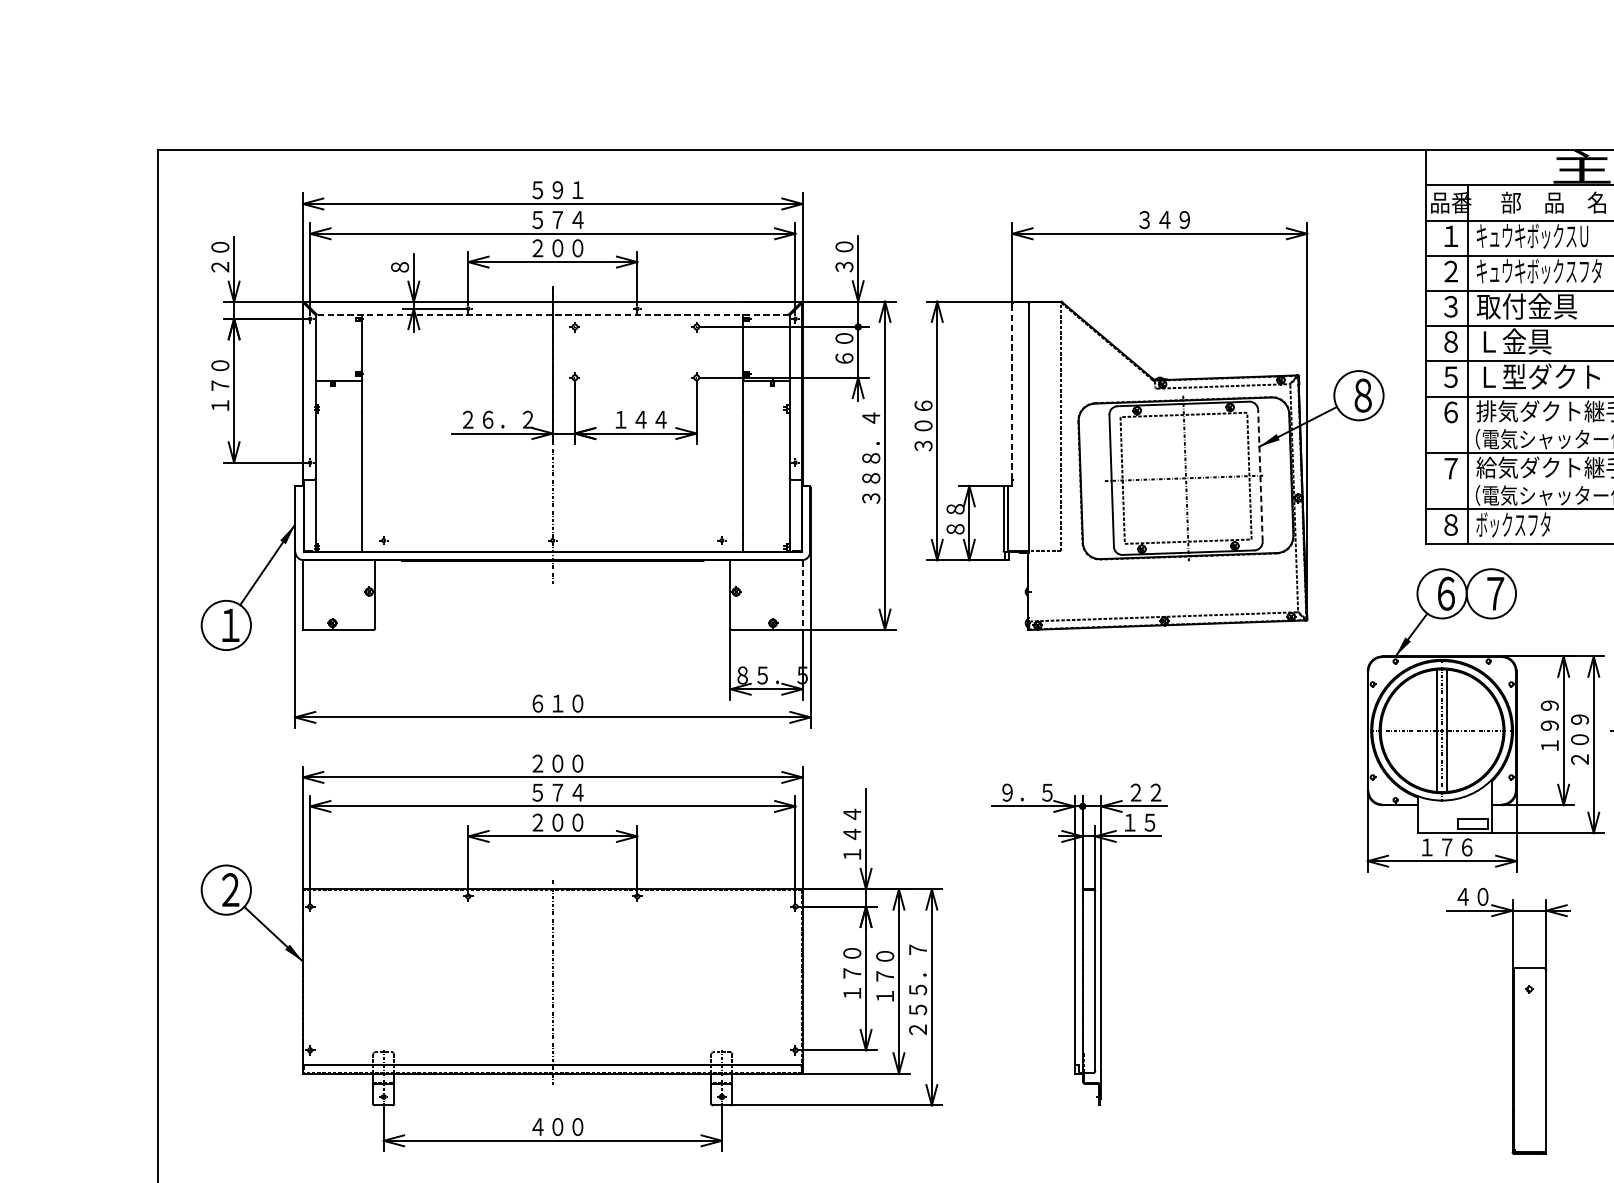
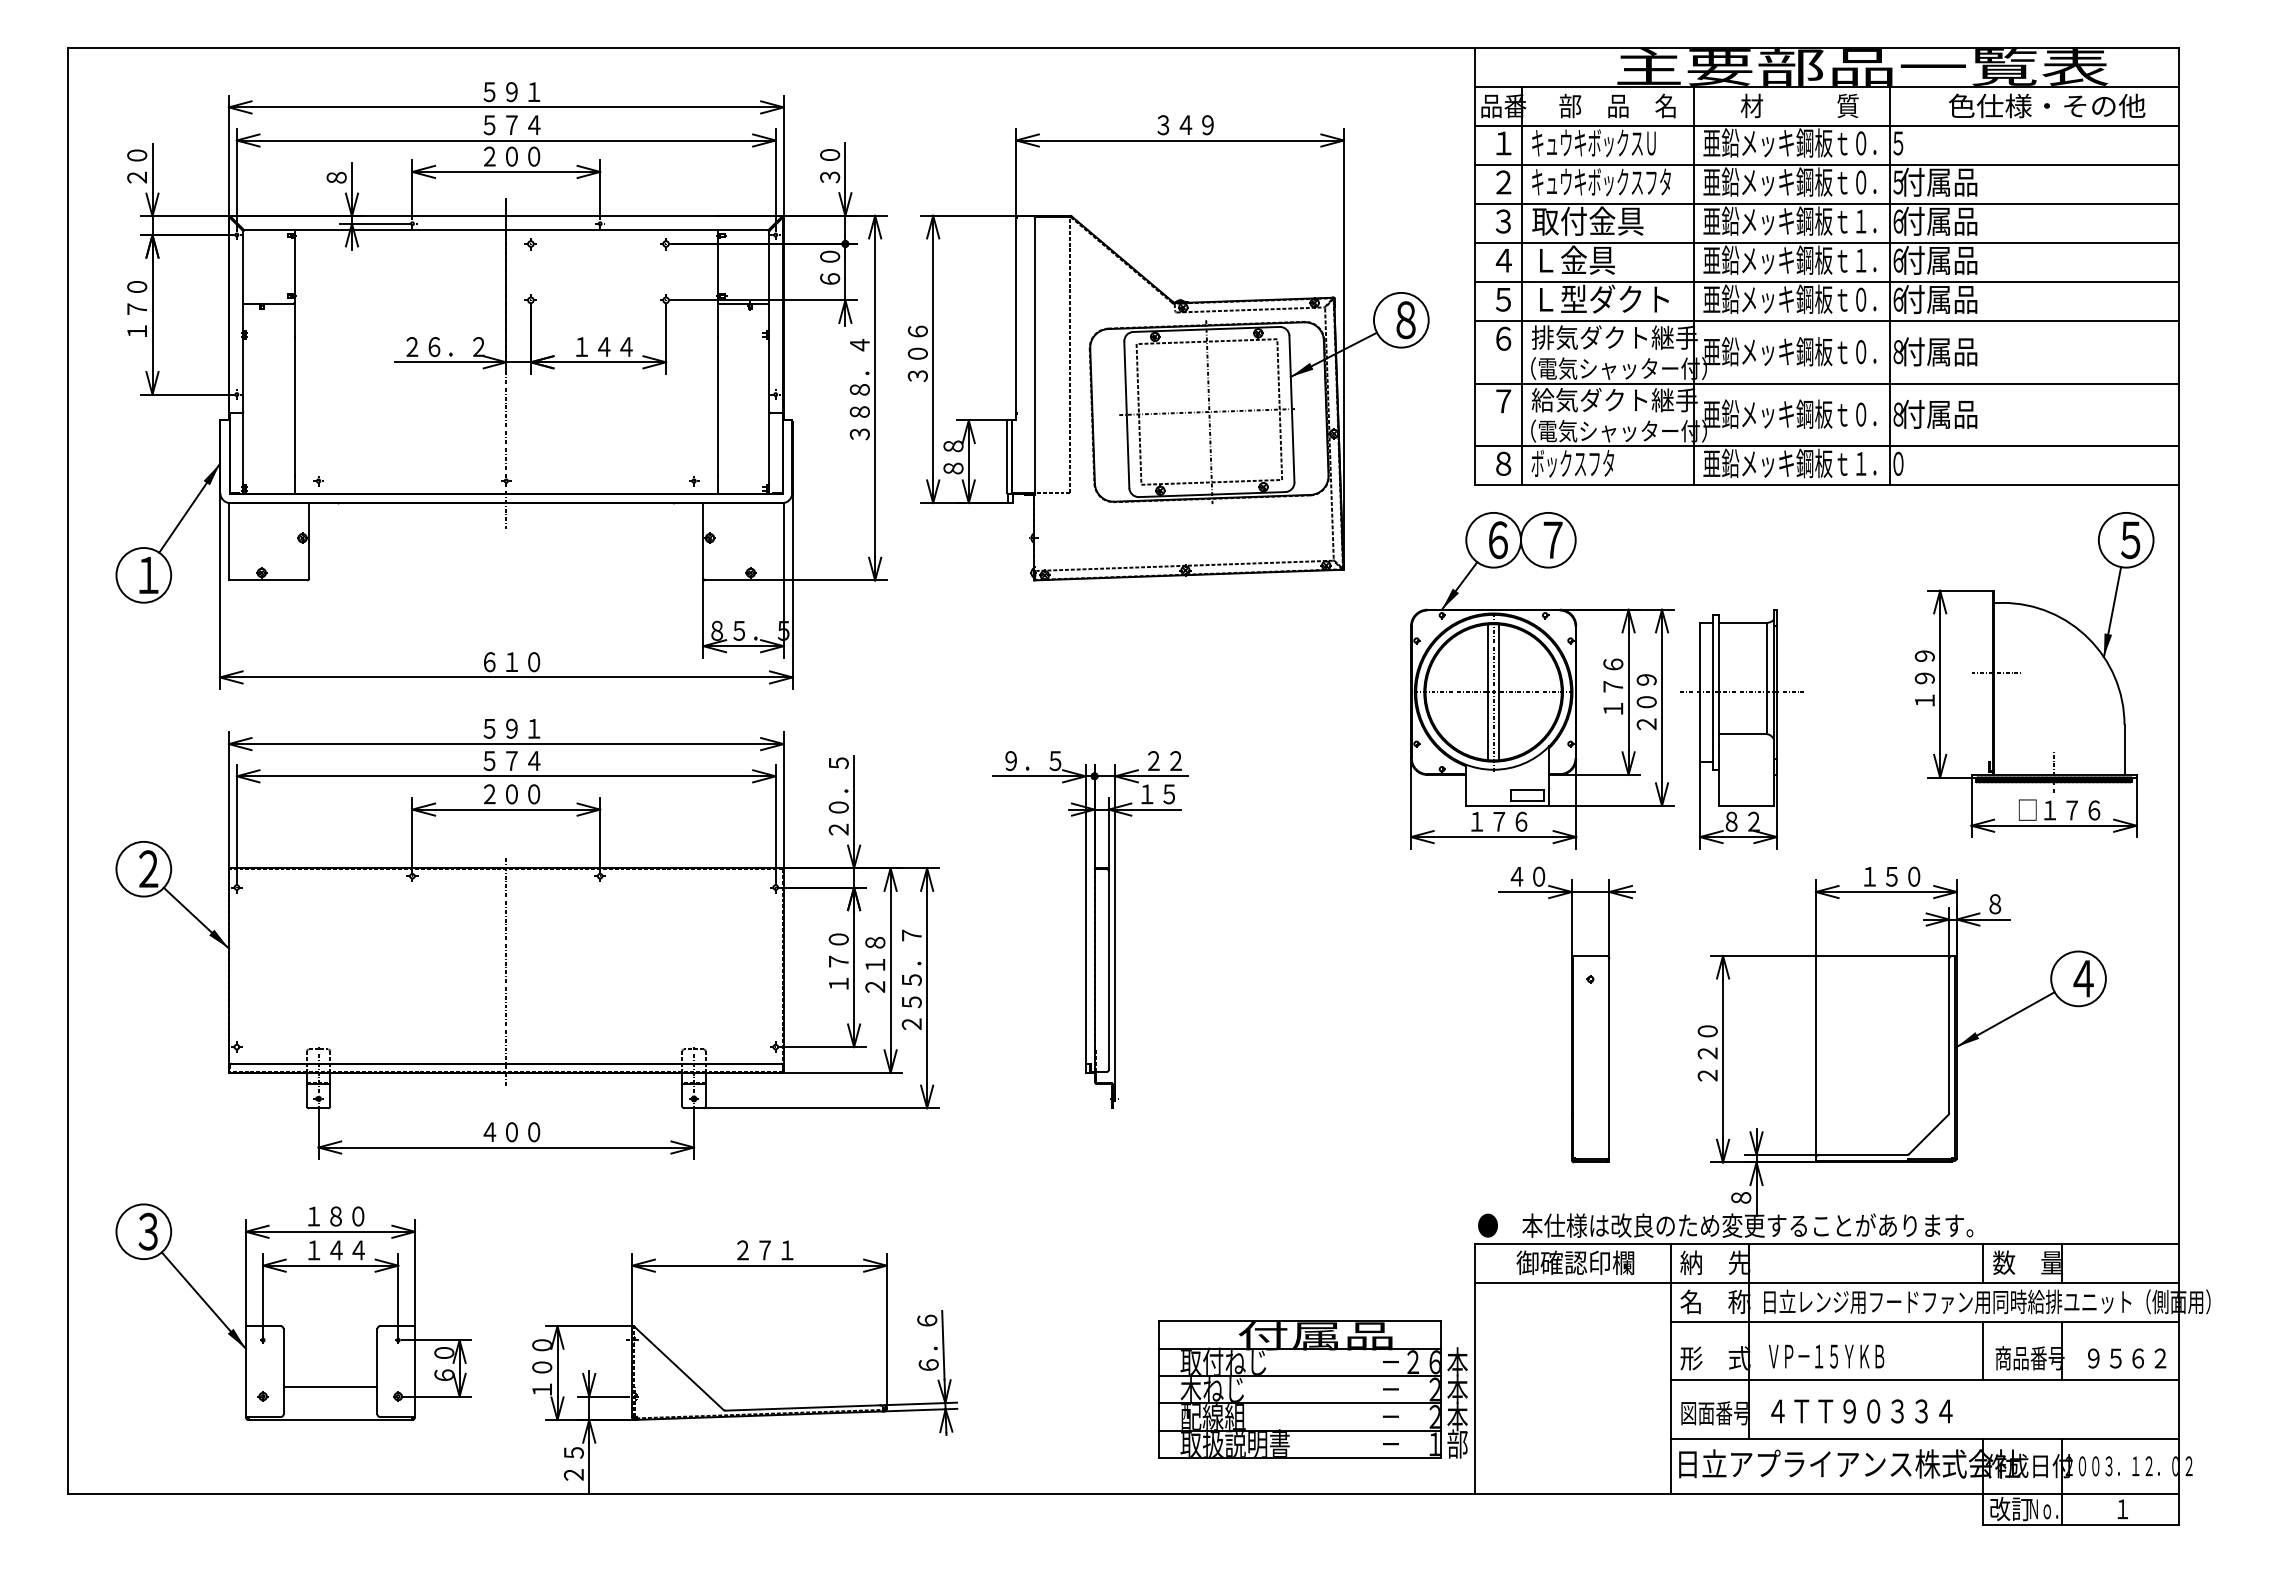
line: (552, 314) -> (506, 230), dashed -> solid
text: (1450, 341) -> (1503, 260), ８ -> ４
line: (1012, 391) -> (1016, 315), dashed -> solid
line: (1260, 475) -> (1291, 408), dashed -> solid
line: (802, 594) -> (783, 541), dashed -> solid
text: (1550, 715) -> (1613, 675), １９９ -> １７６
text: (557, 763) -> (511, 728), ２００ -> ５９１
text: (852, 824) -> (838, 796), １４４ -> ２０．５
text: (885, 975) -> (875, 964), １７０ -> ２１８

